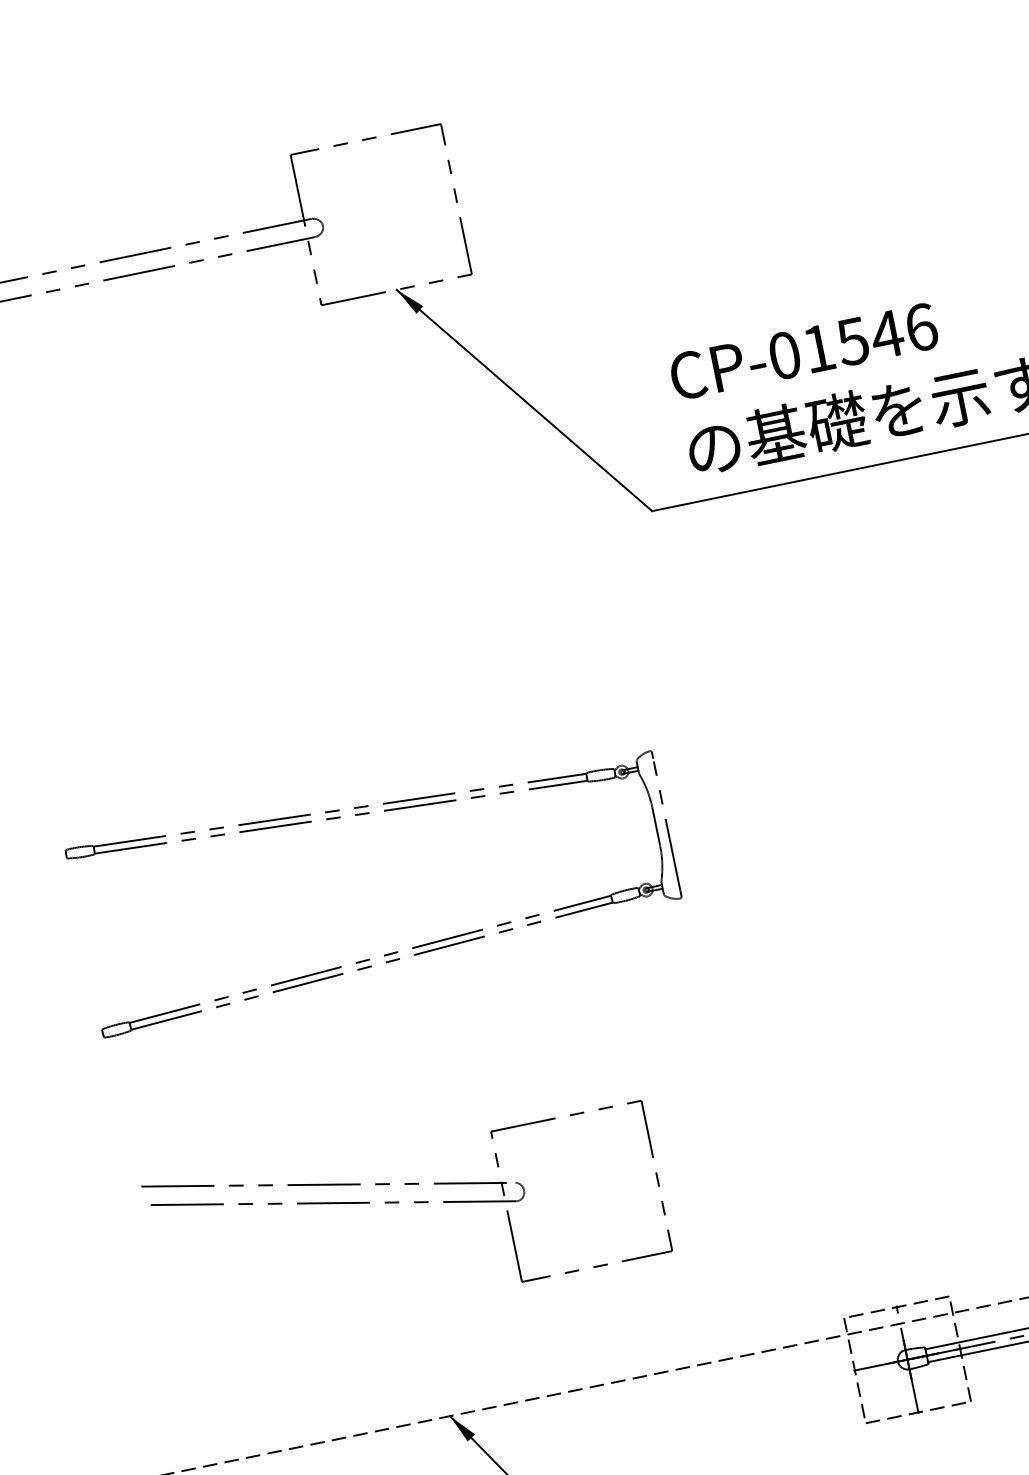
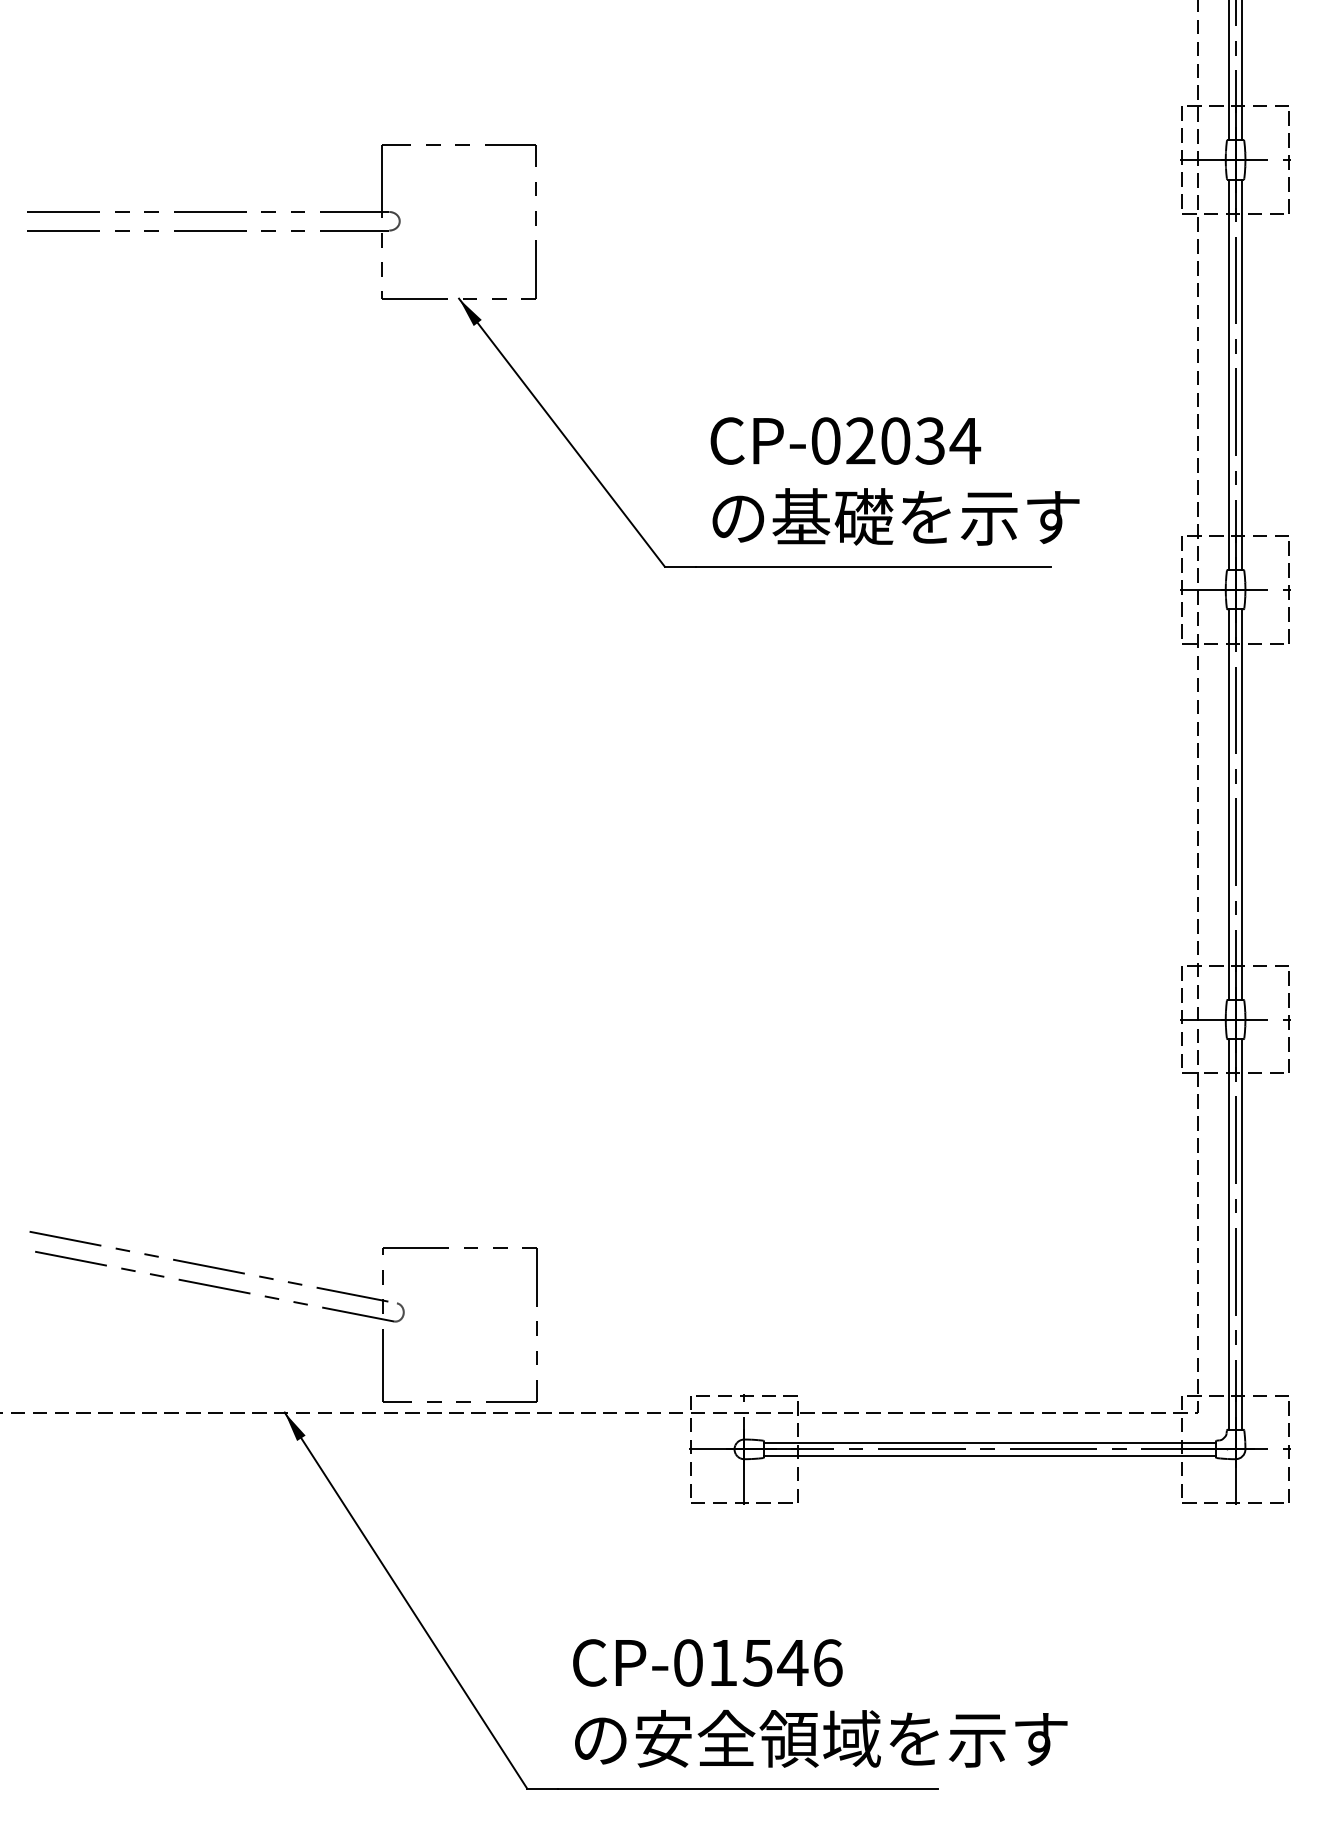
text: (870, 337) -> (913, 440), CP-01546 -> CP-02034
part: (361, 815) -> (318, 806), removed
part: (415, 1203) -> (294, 1303), moved

